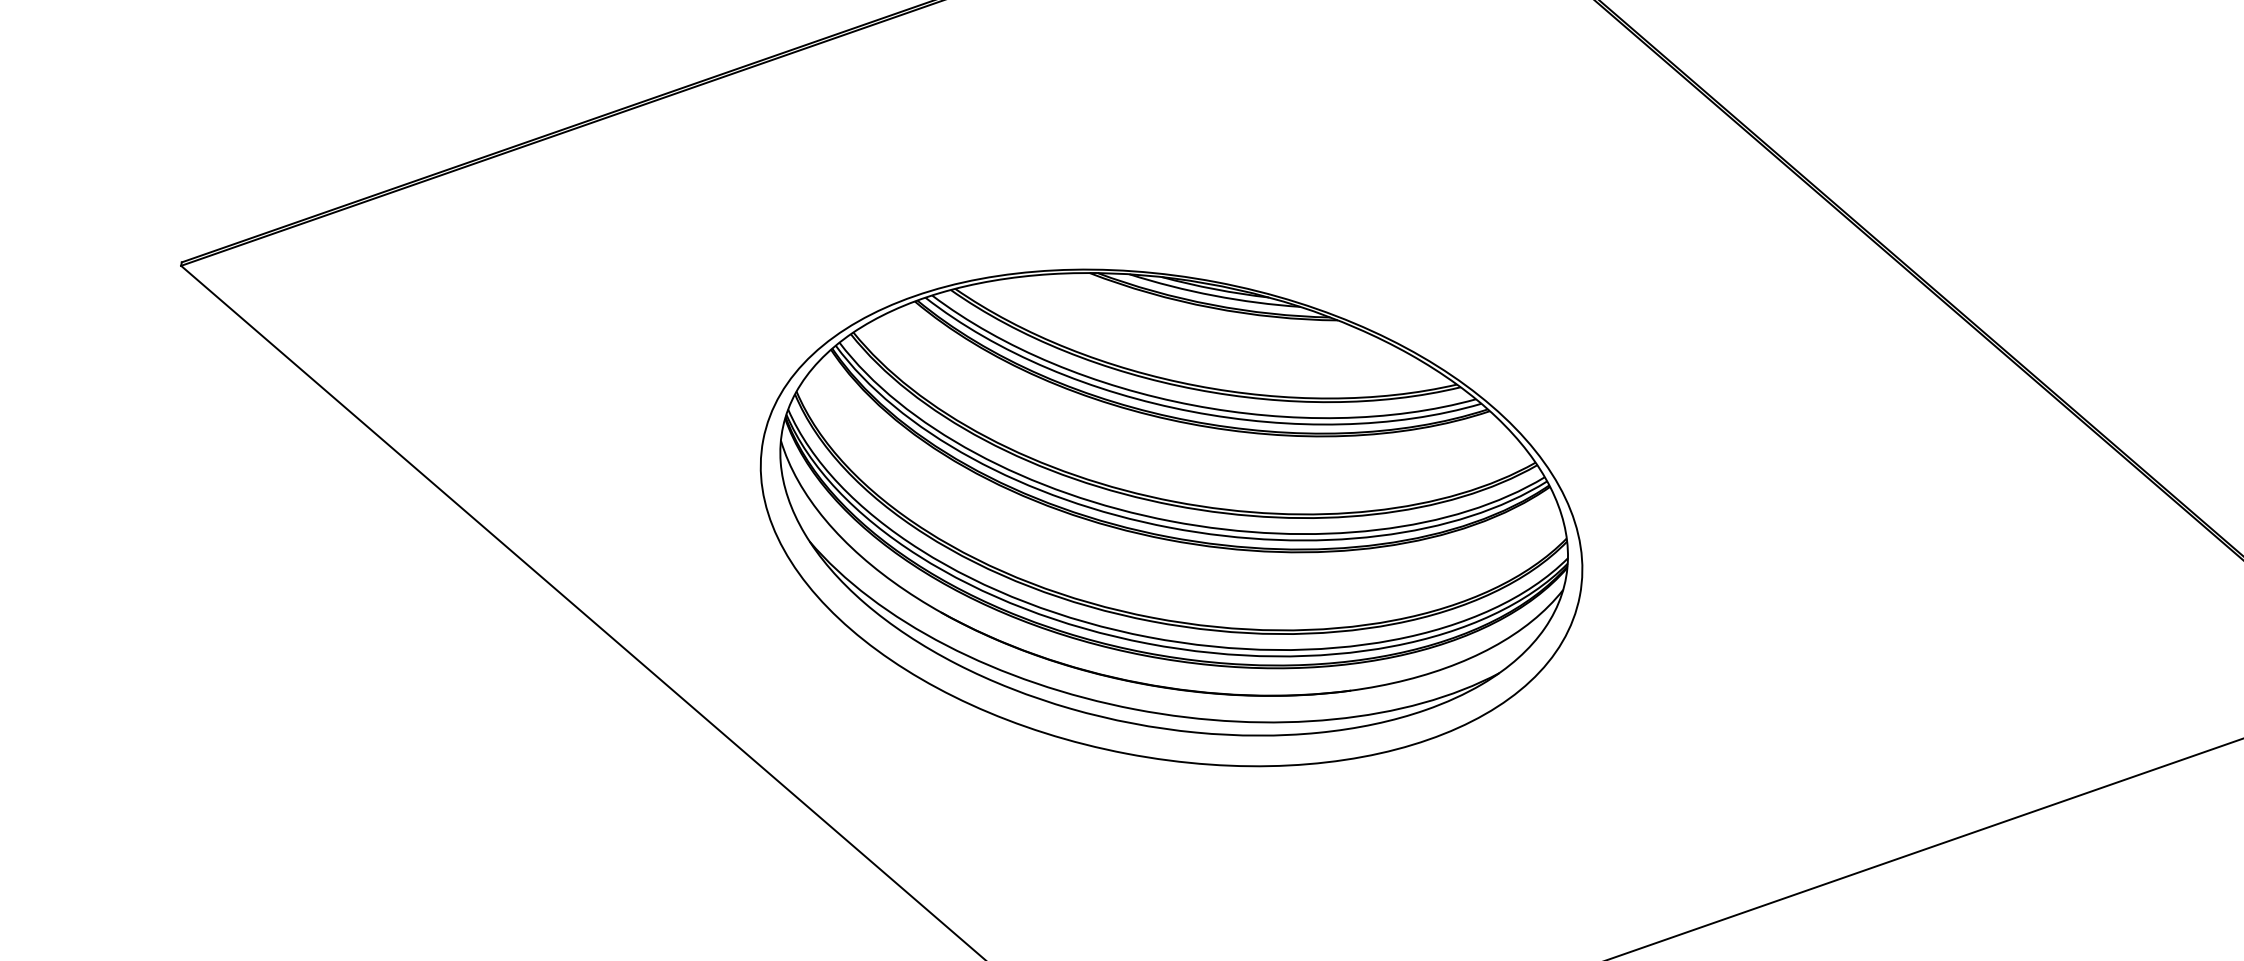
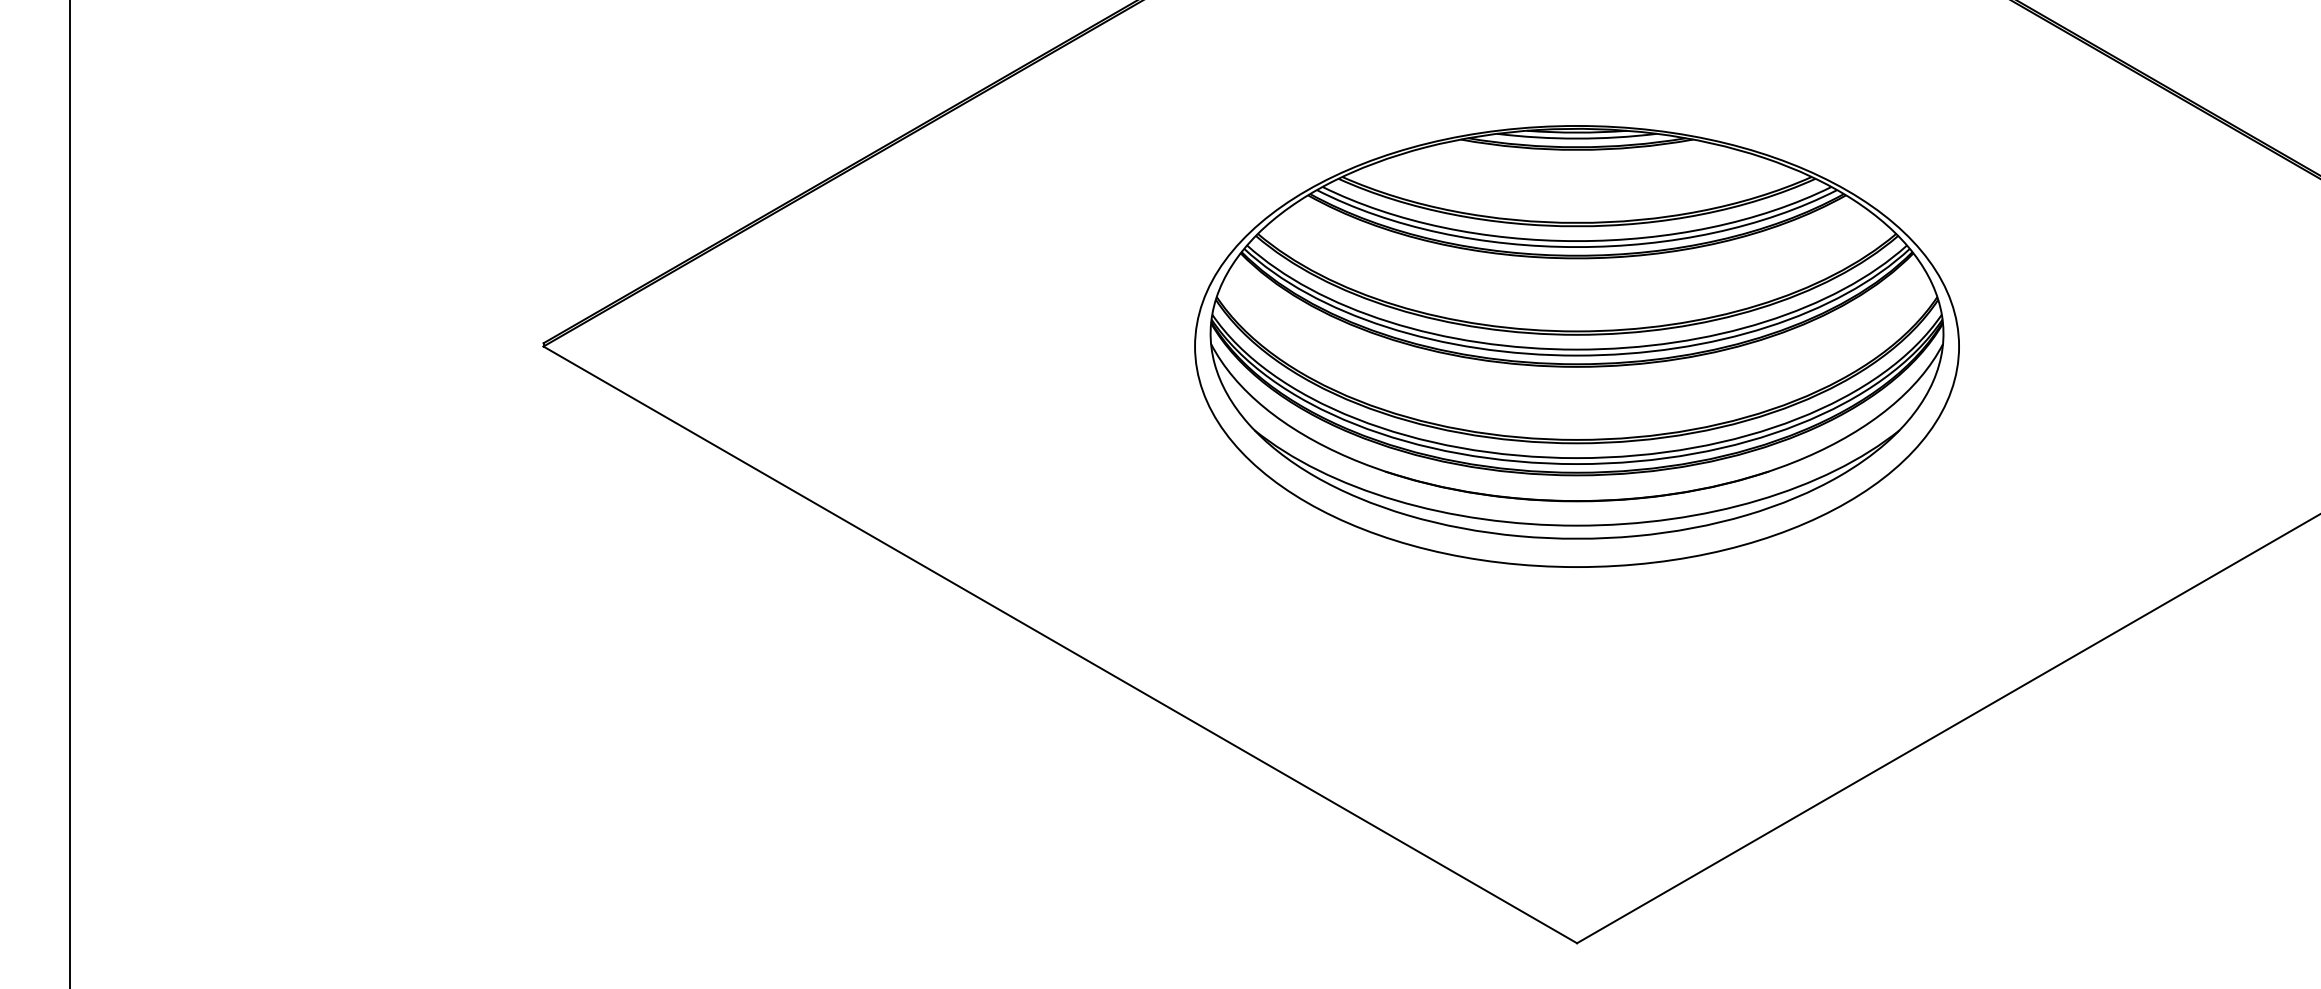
part: (1170, 517) -> (1576, 346), moved

